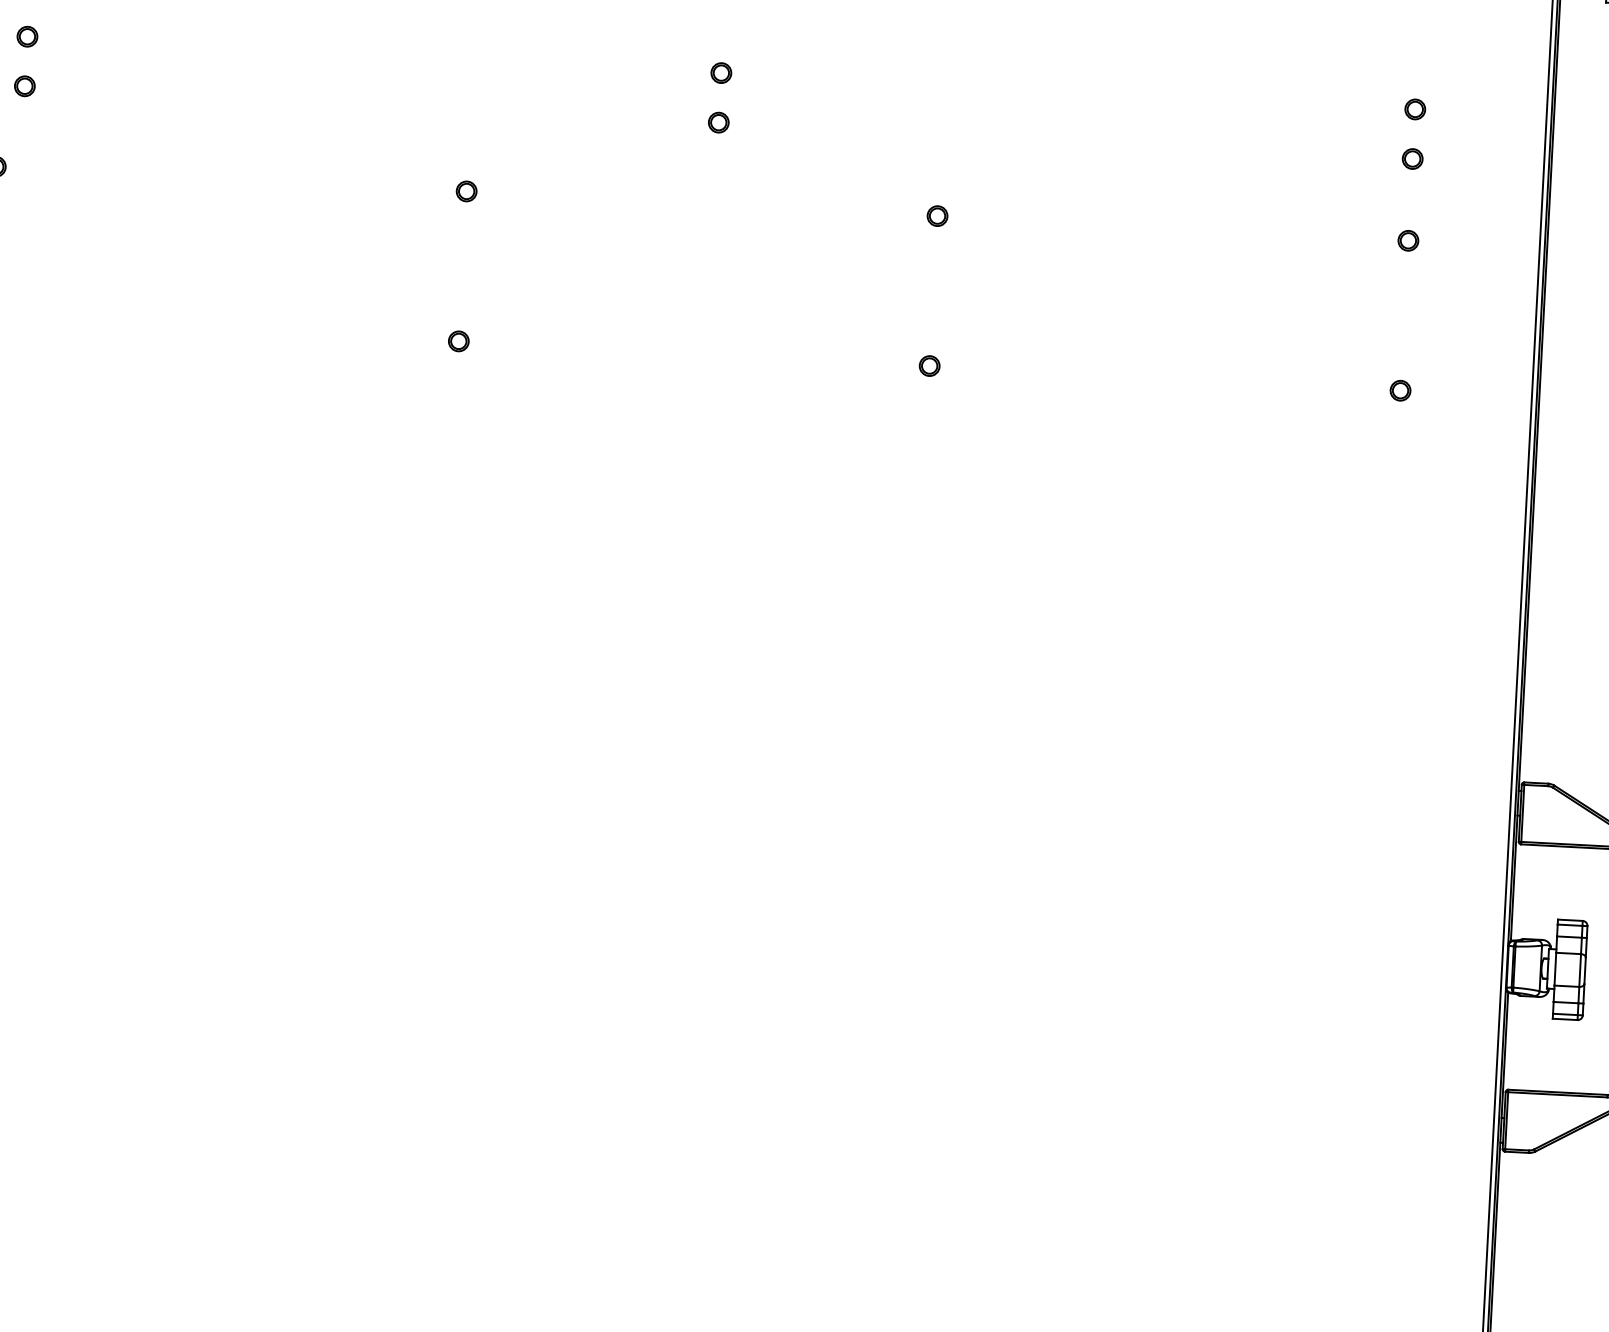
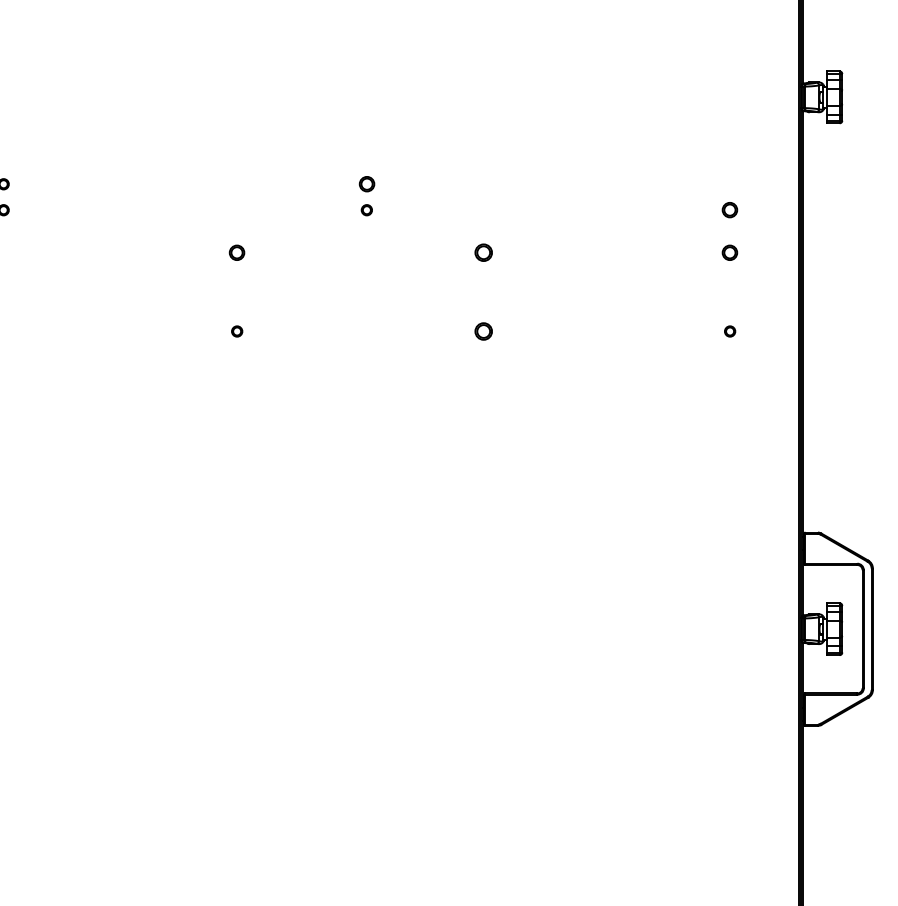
part: (720, 73) -> (366, 184), size x1.4
part: (1416, 109) -> (730, 184), removed
part: (1413, 159) -> (730, 210), size x1.4
part: (467, 192) -> (237, 253), size x1.4
part: (937, 217) -> (483, 253), size x1.6
part: (1409, 241) -> (730, 253), size x1.4
part: (929, 366) -> (483, 331), size x1.6

